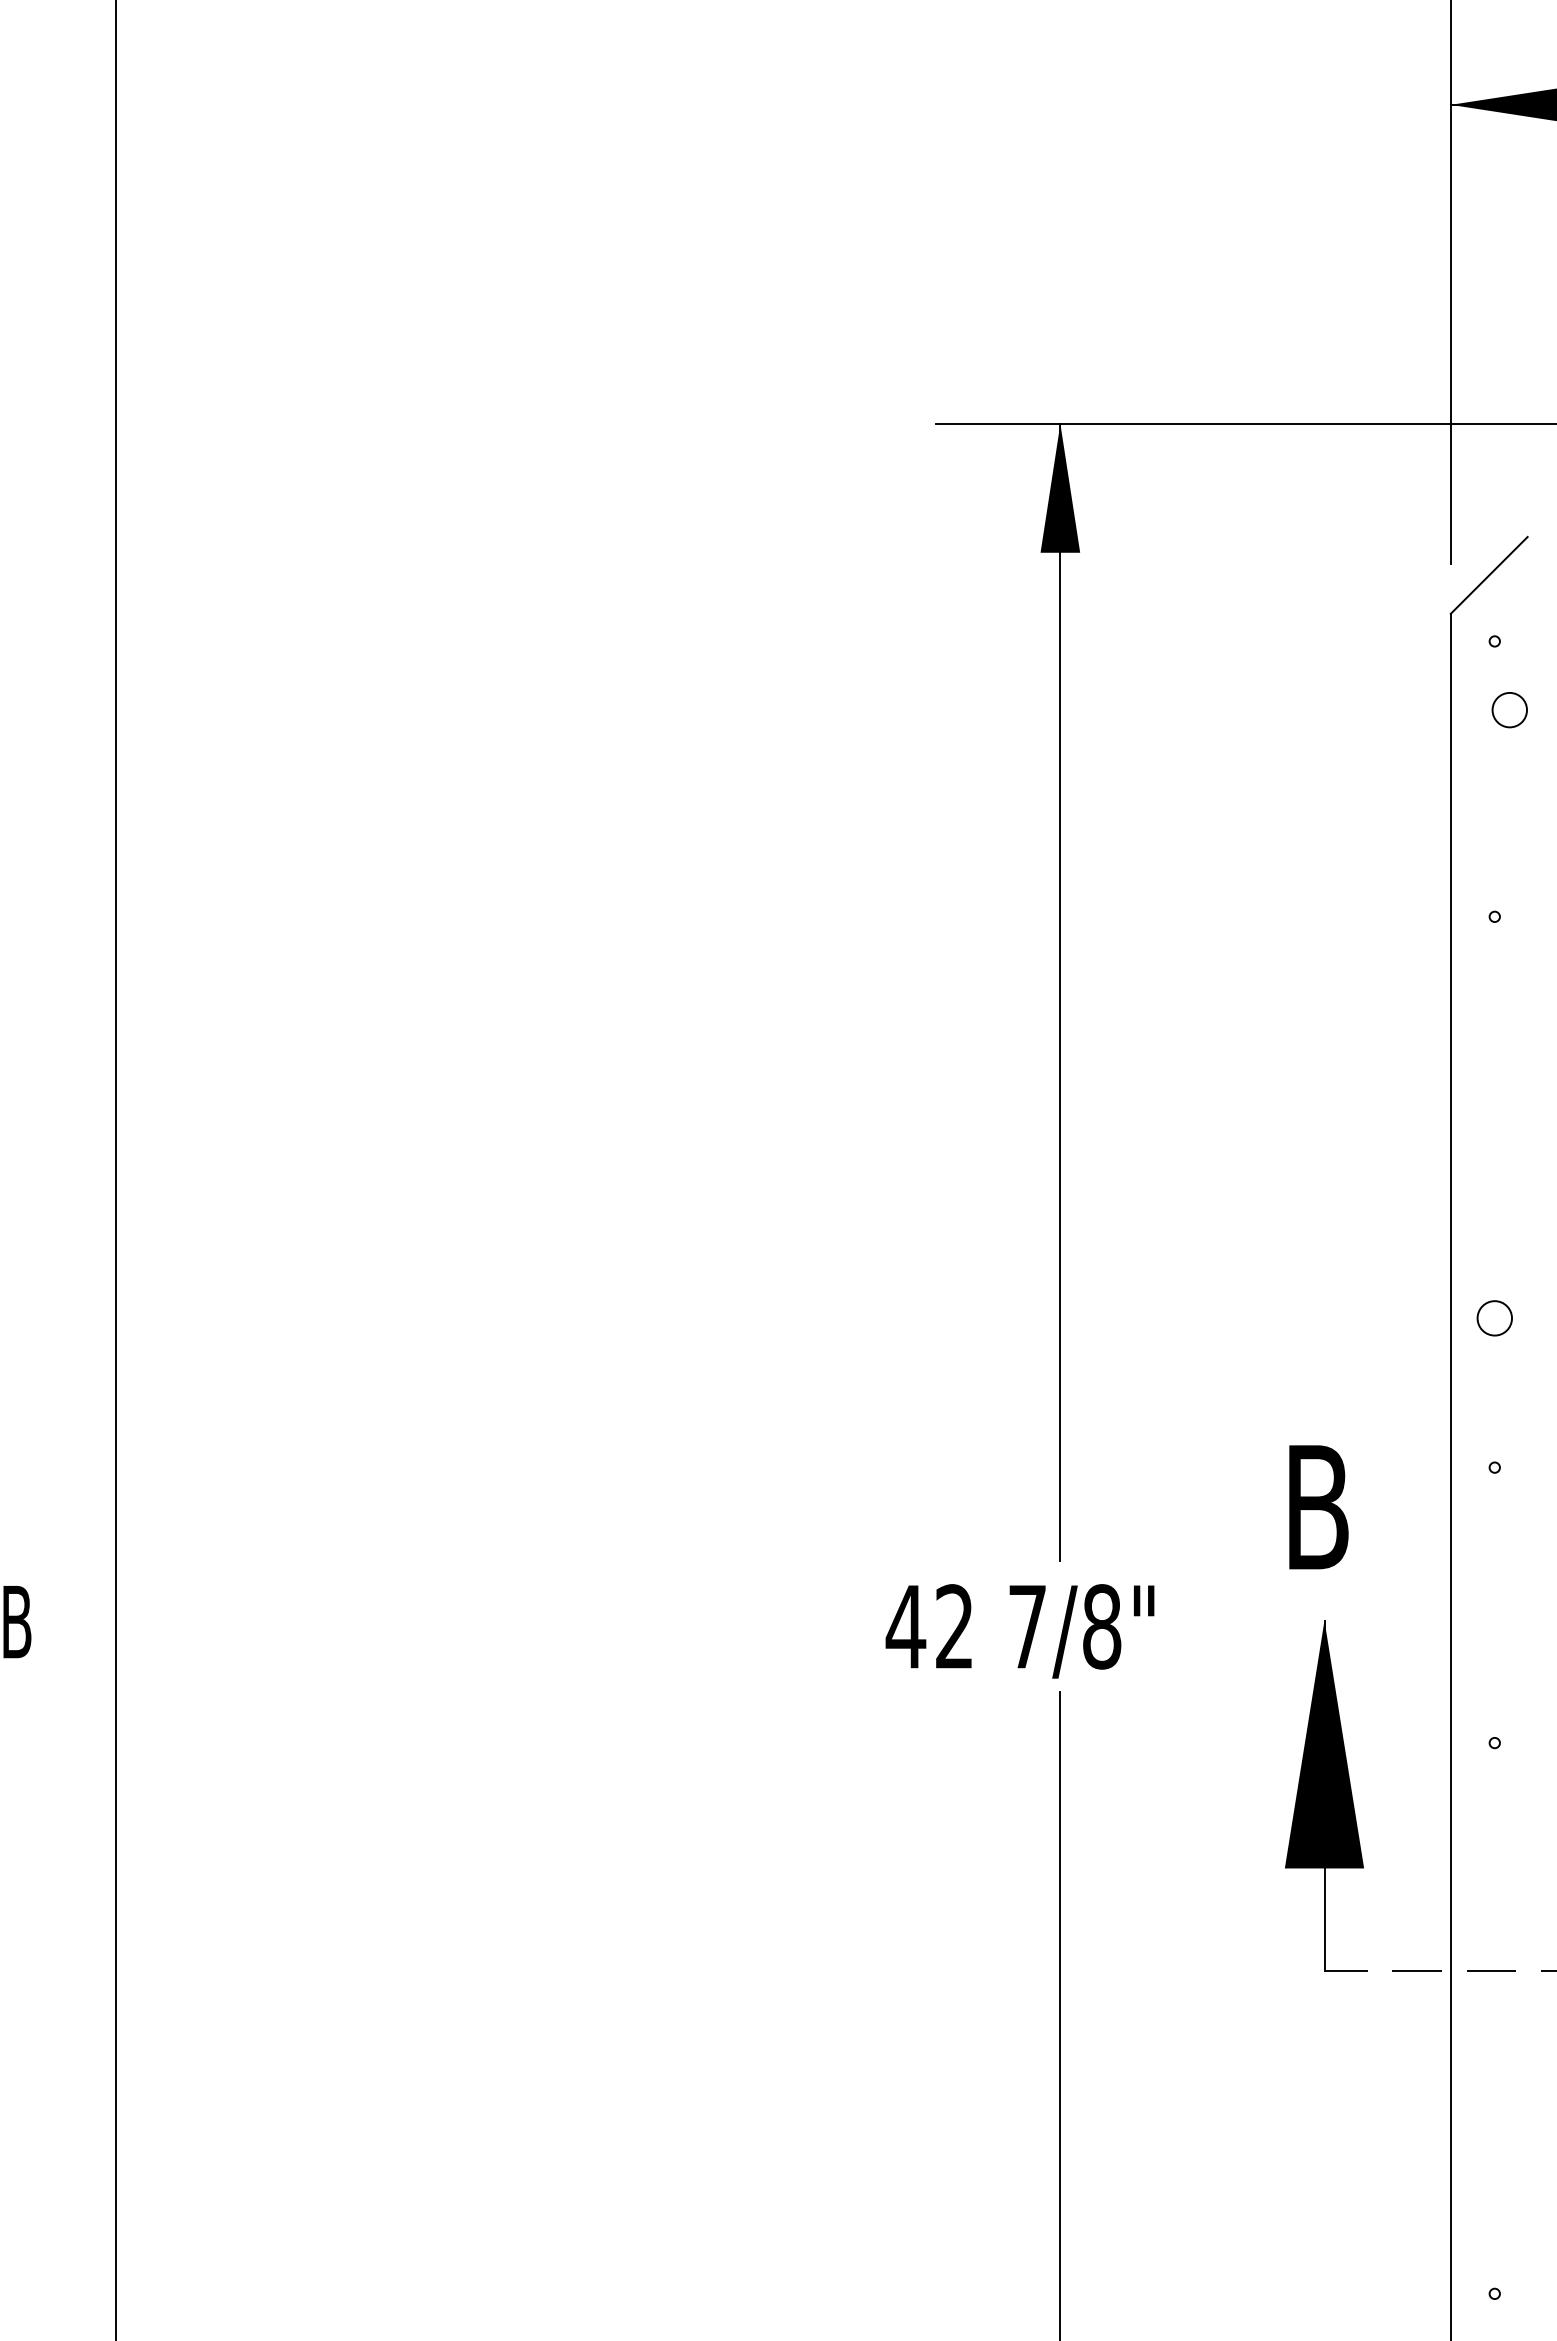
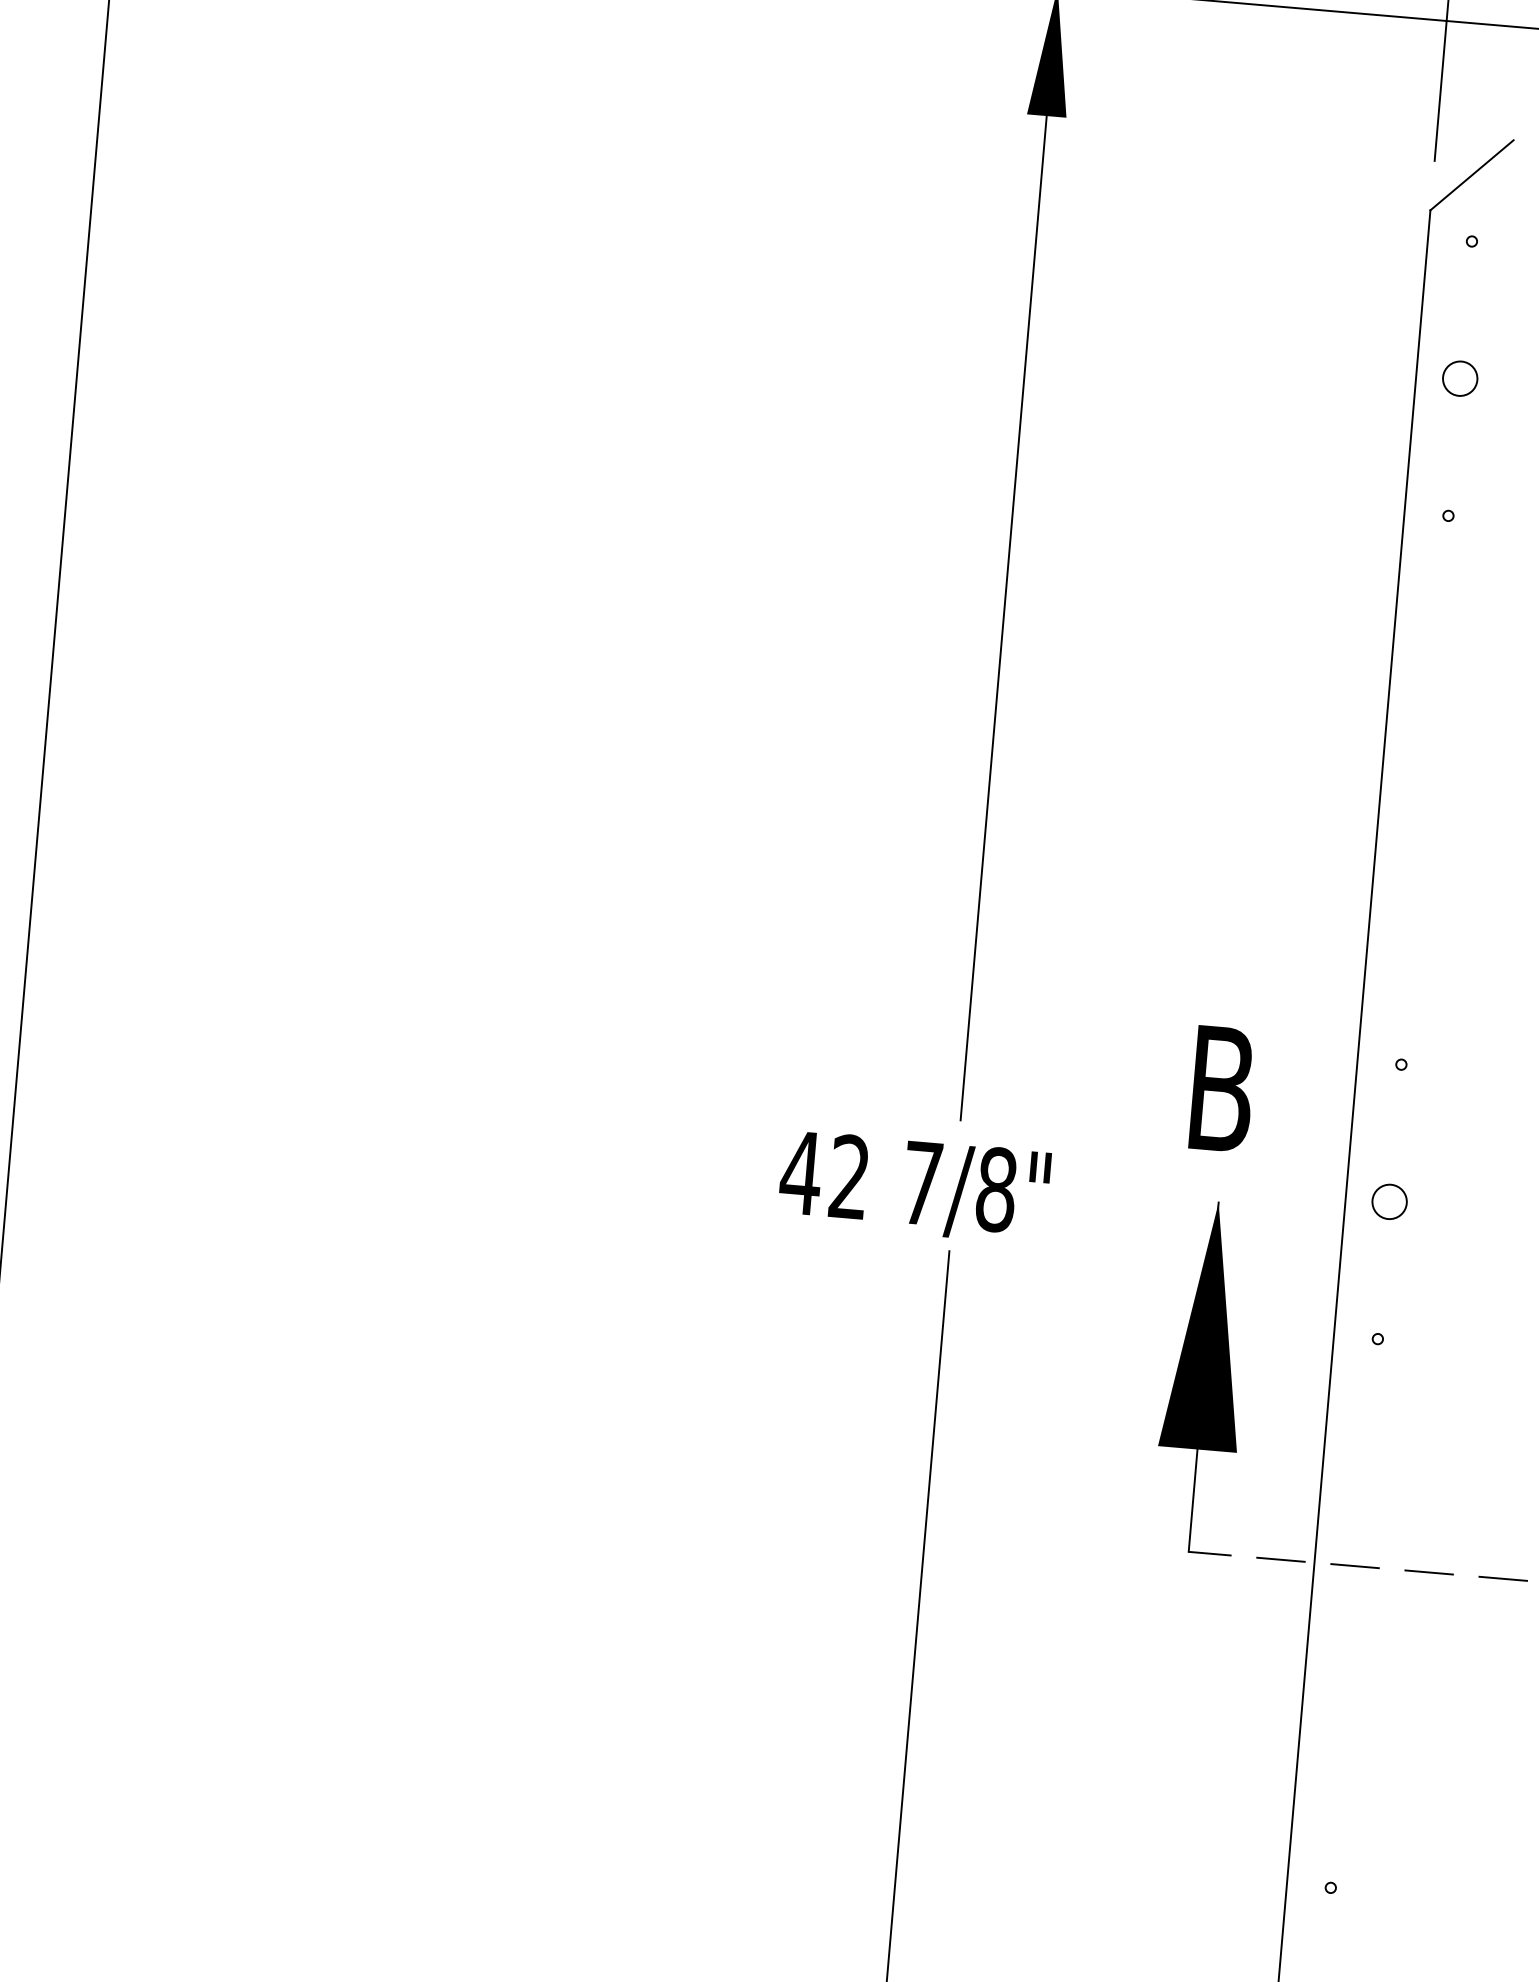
circle: (1509, 710) -> (1459, 379), moved
circle: (1494, 1318) -> (1389, 1202), moved

